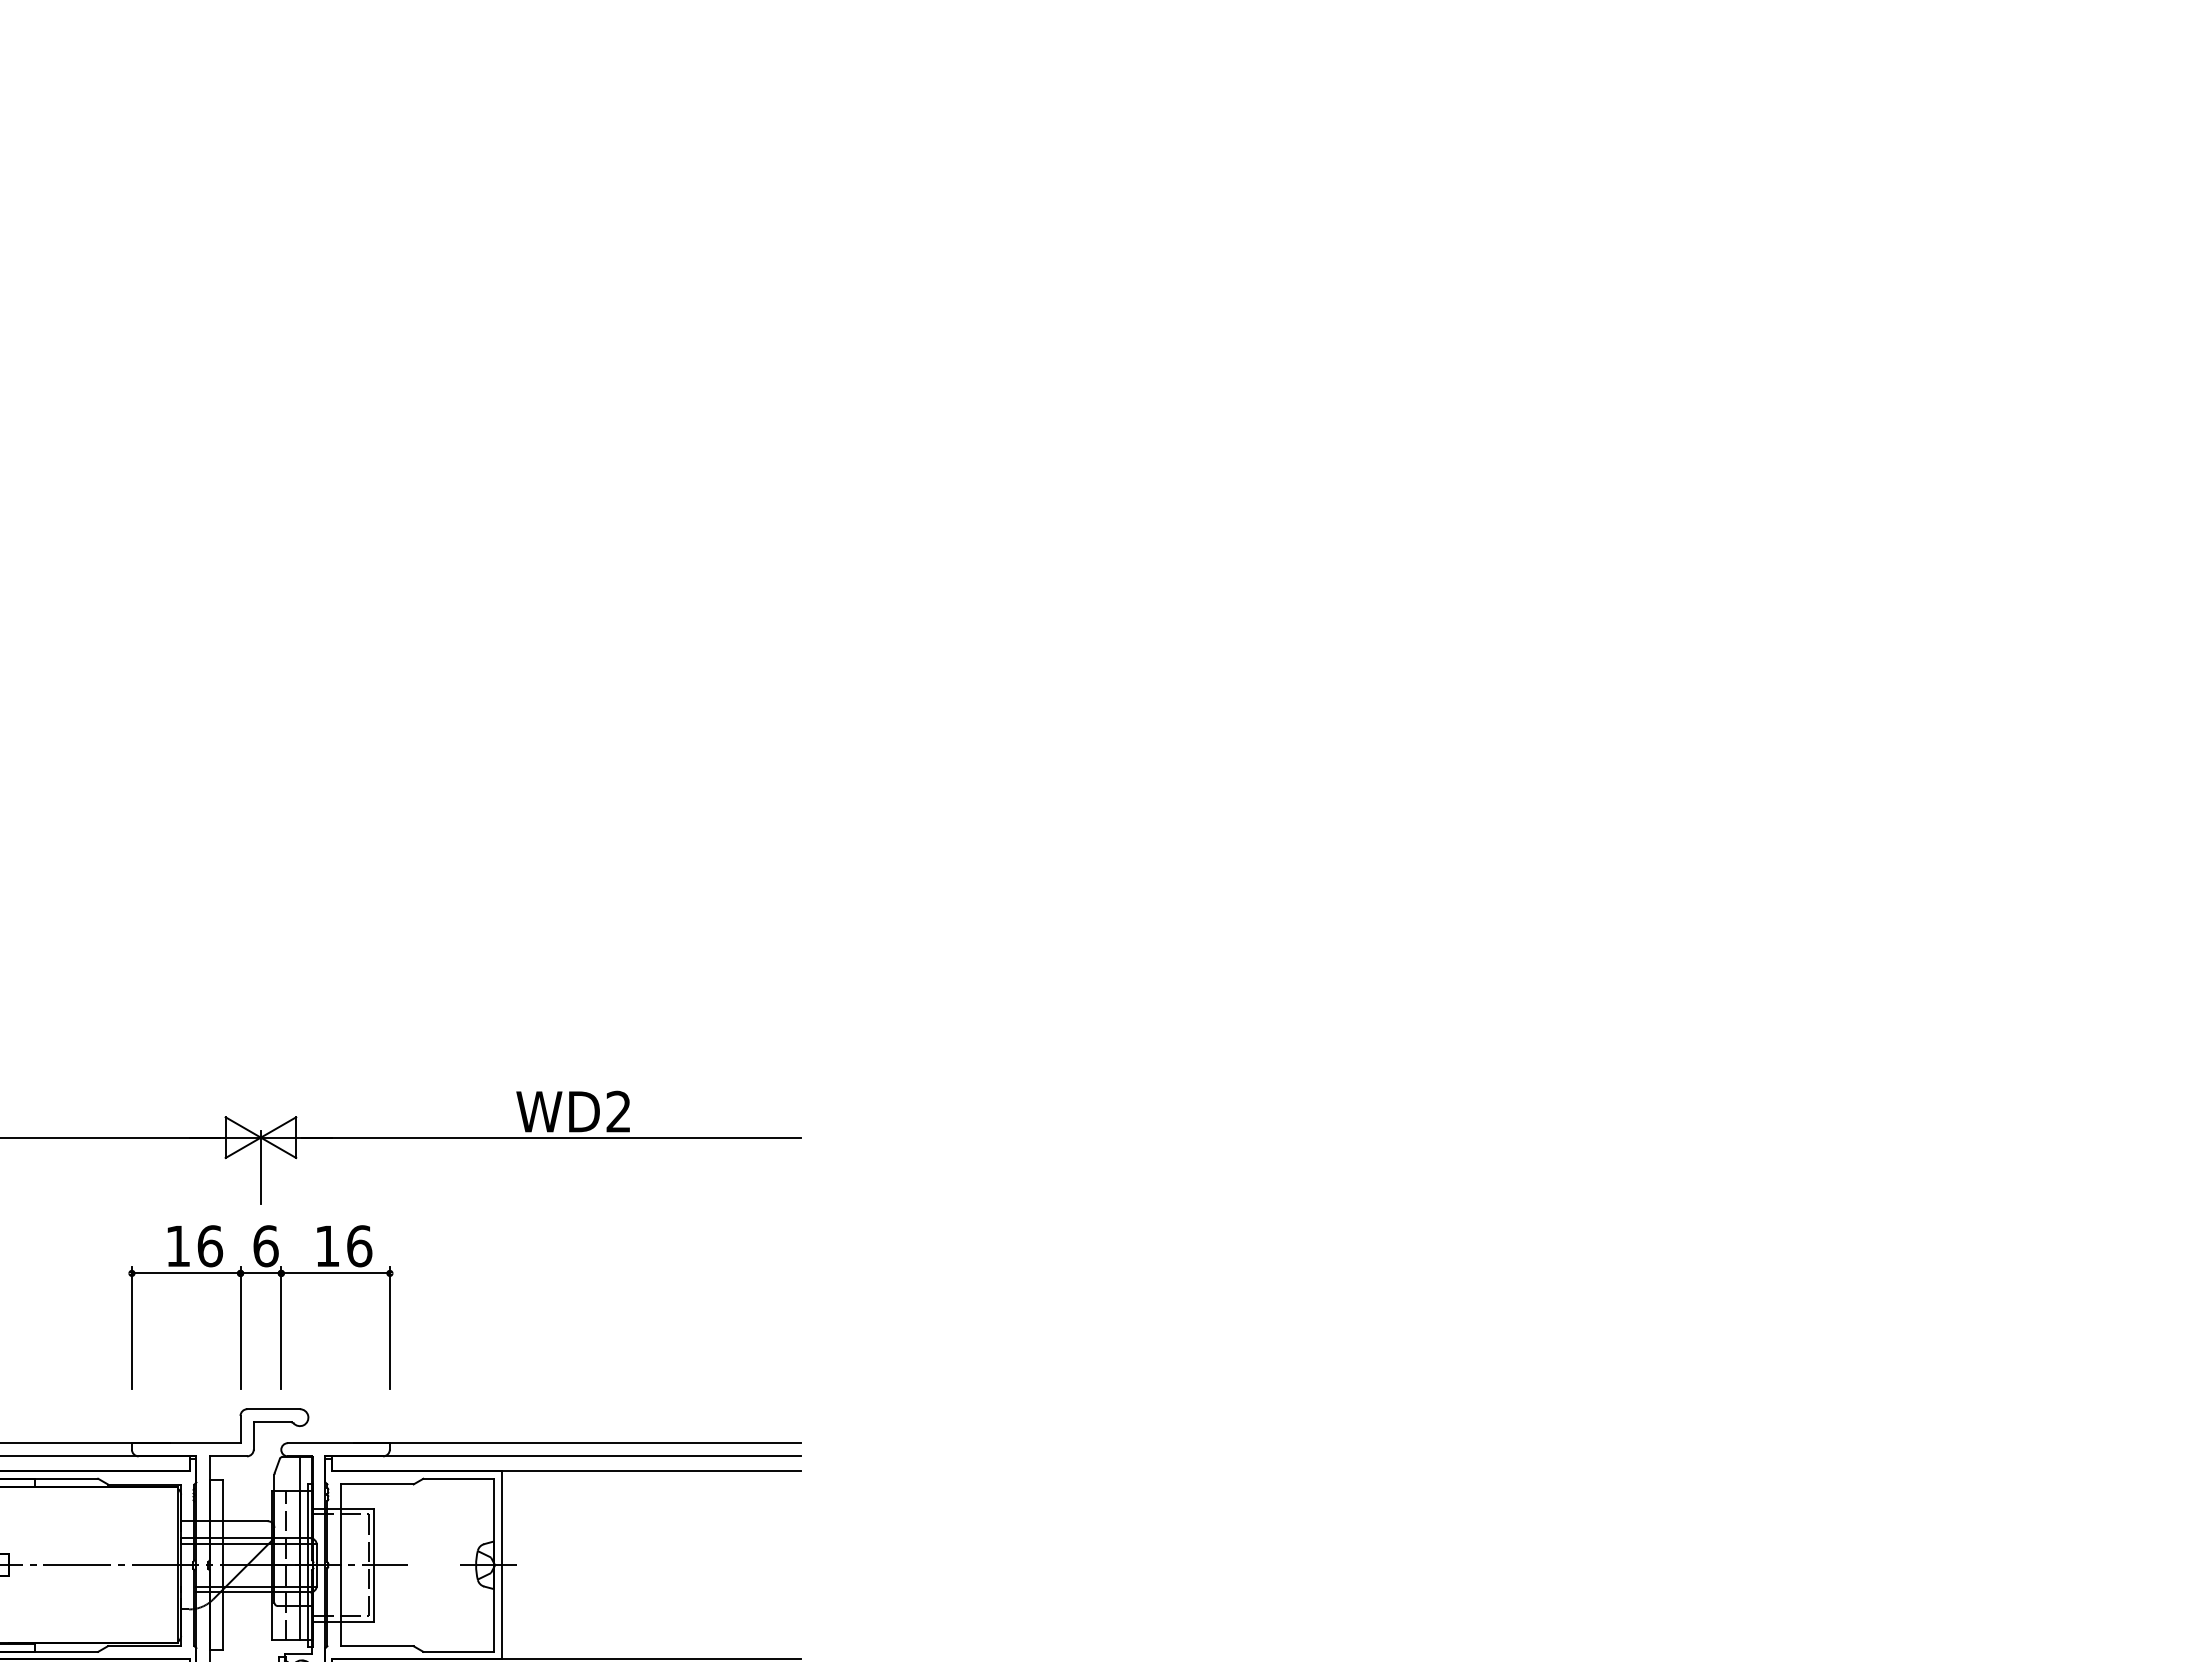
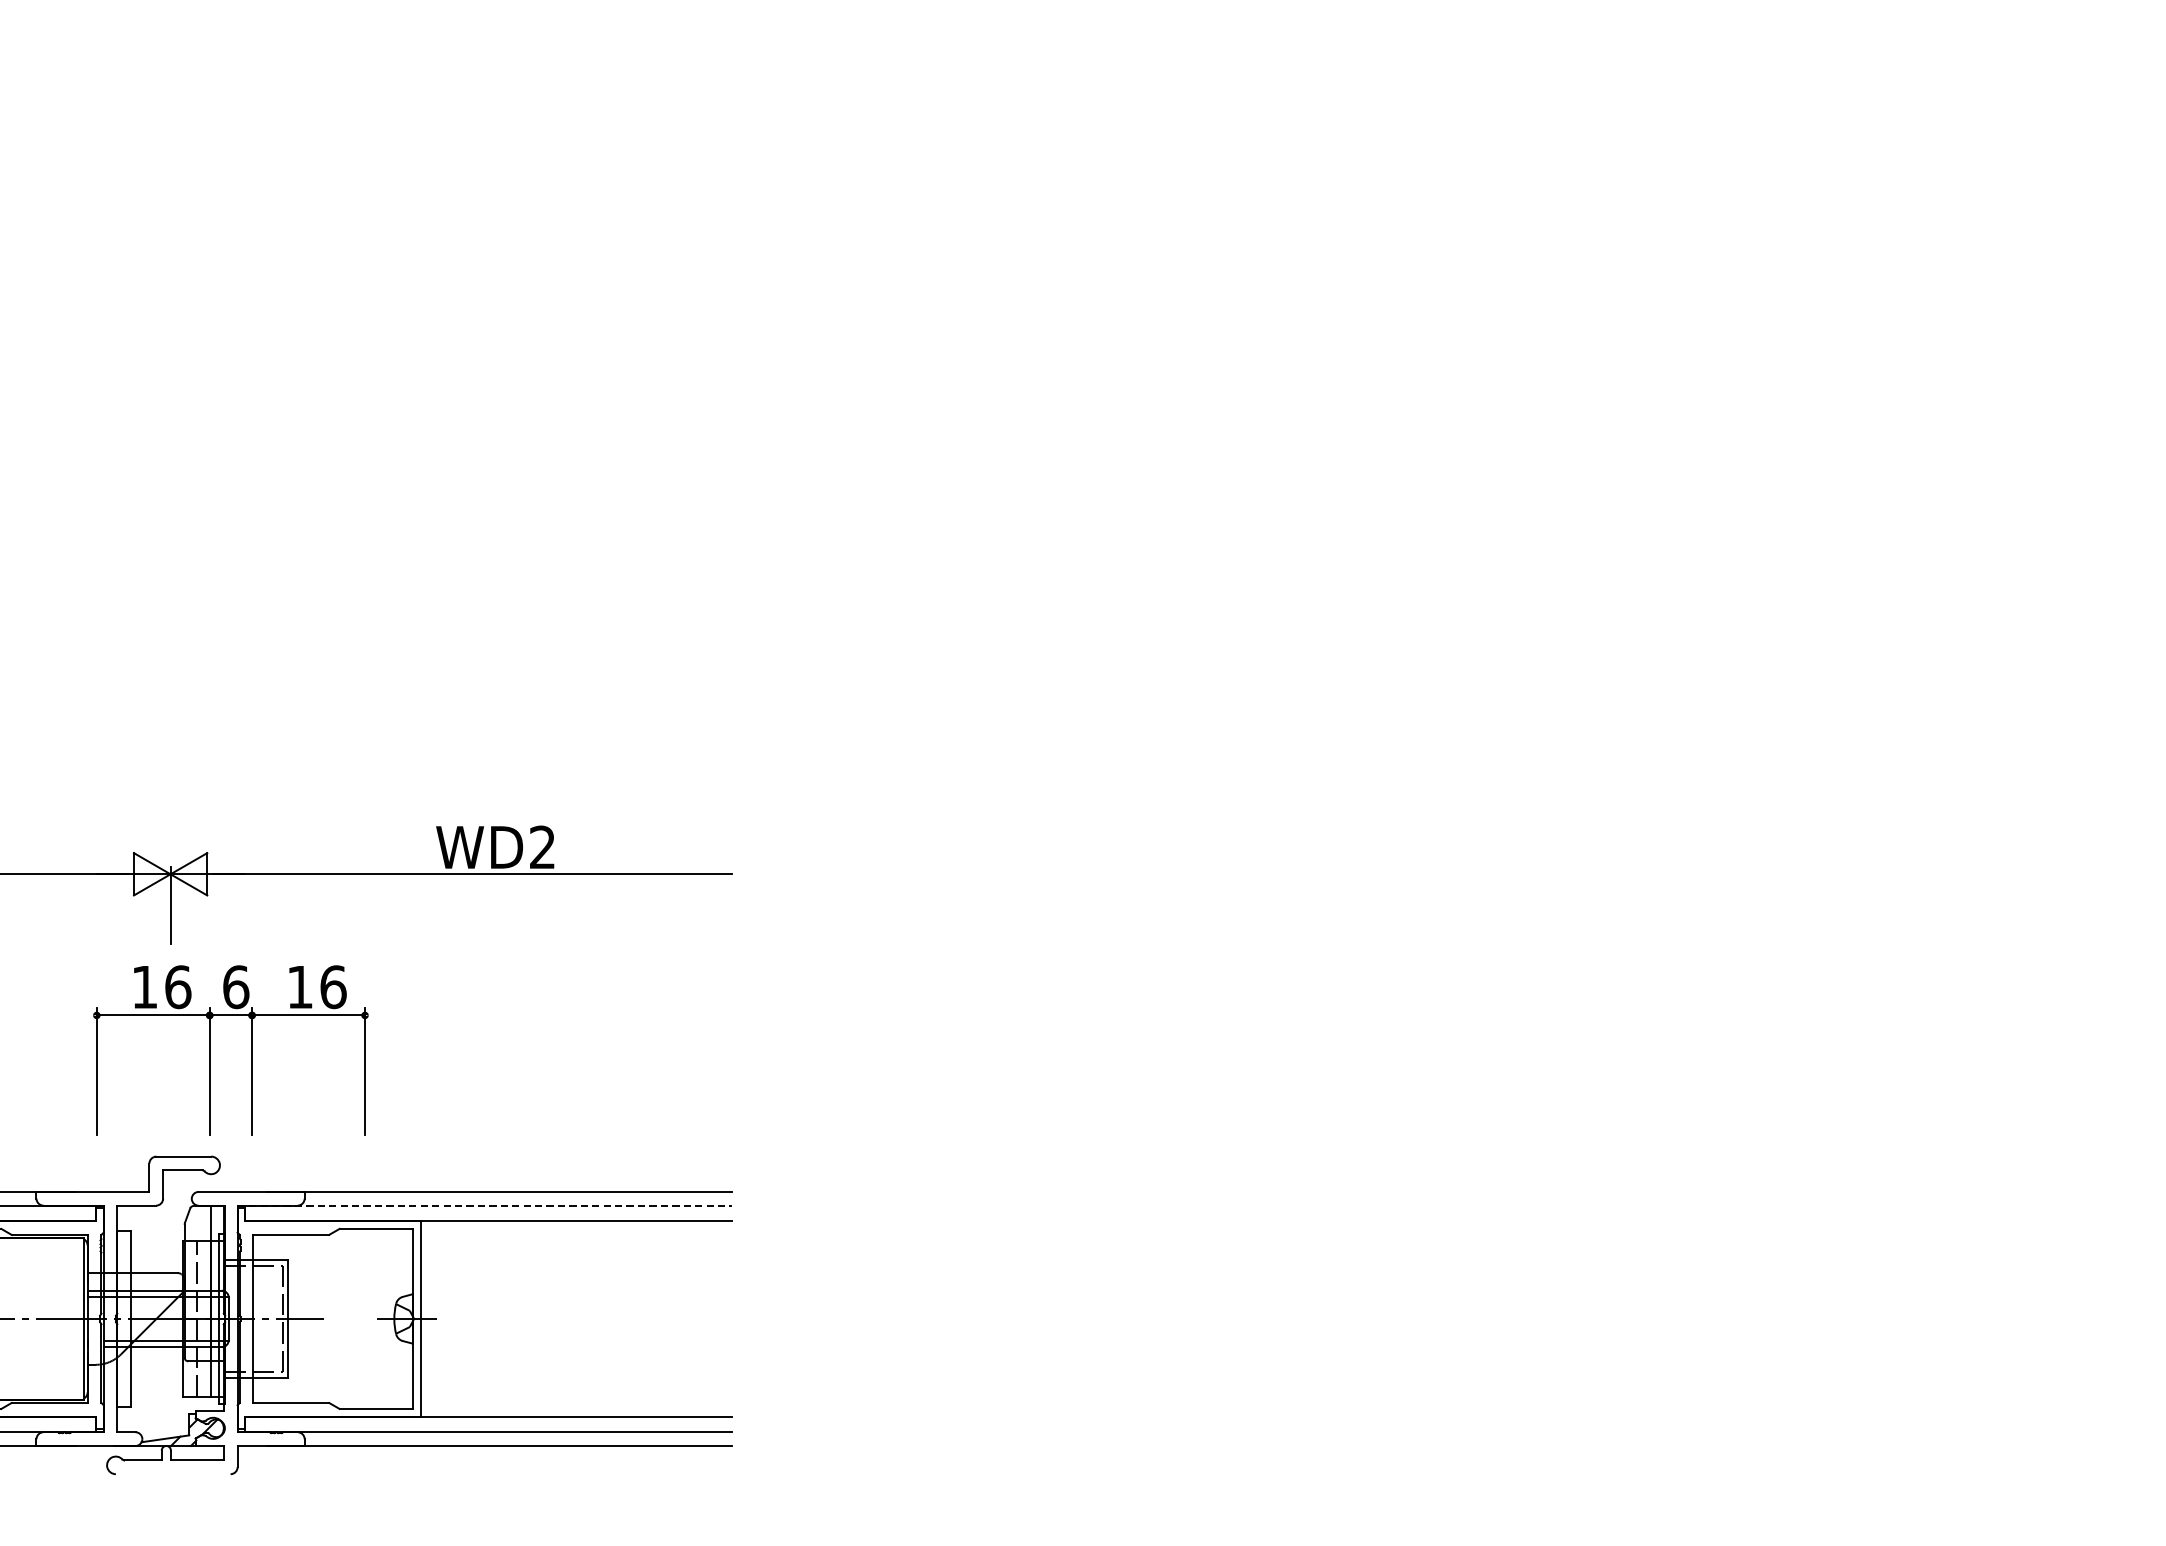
part: (241, 1307) -> (210, 1050), moved
line: (563, 1456) -> (485, 1205), solid -> dashed

